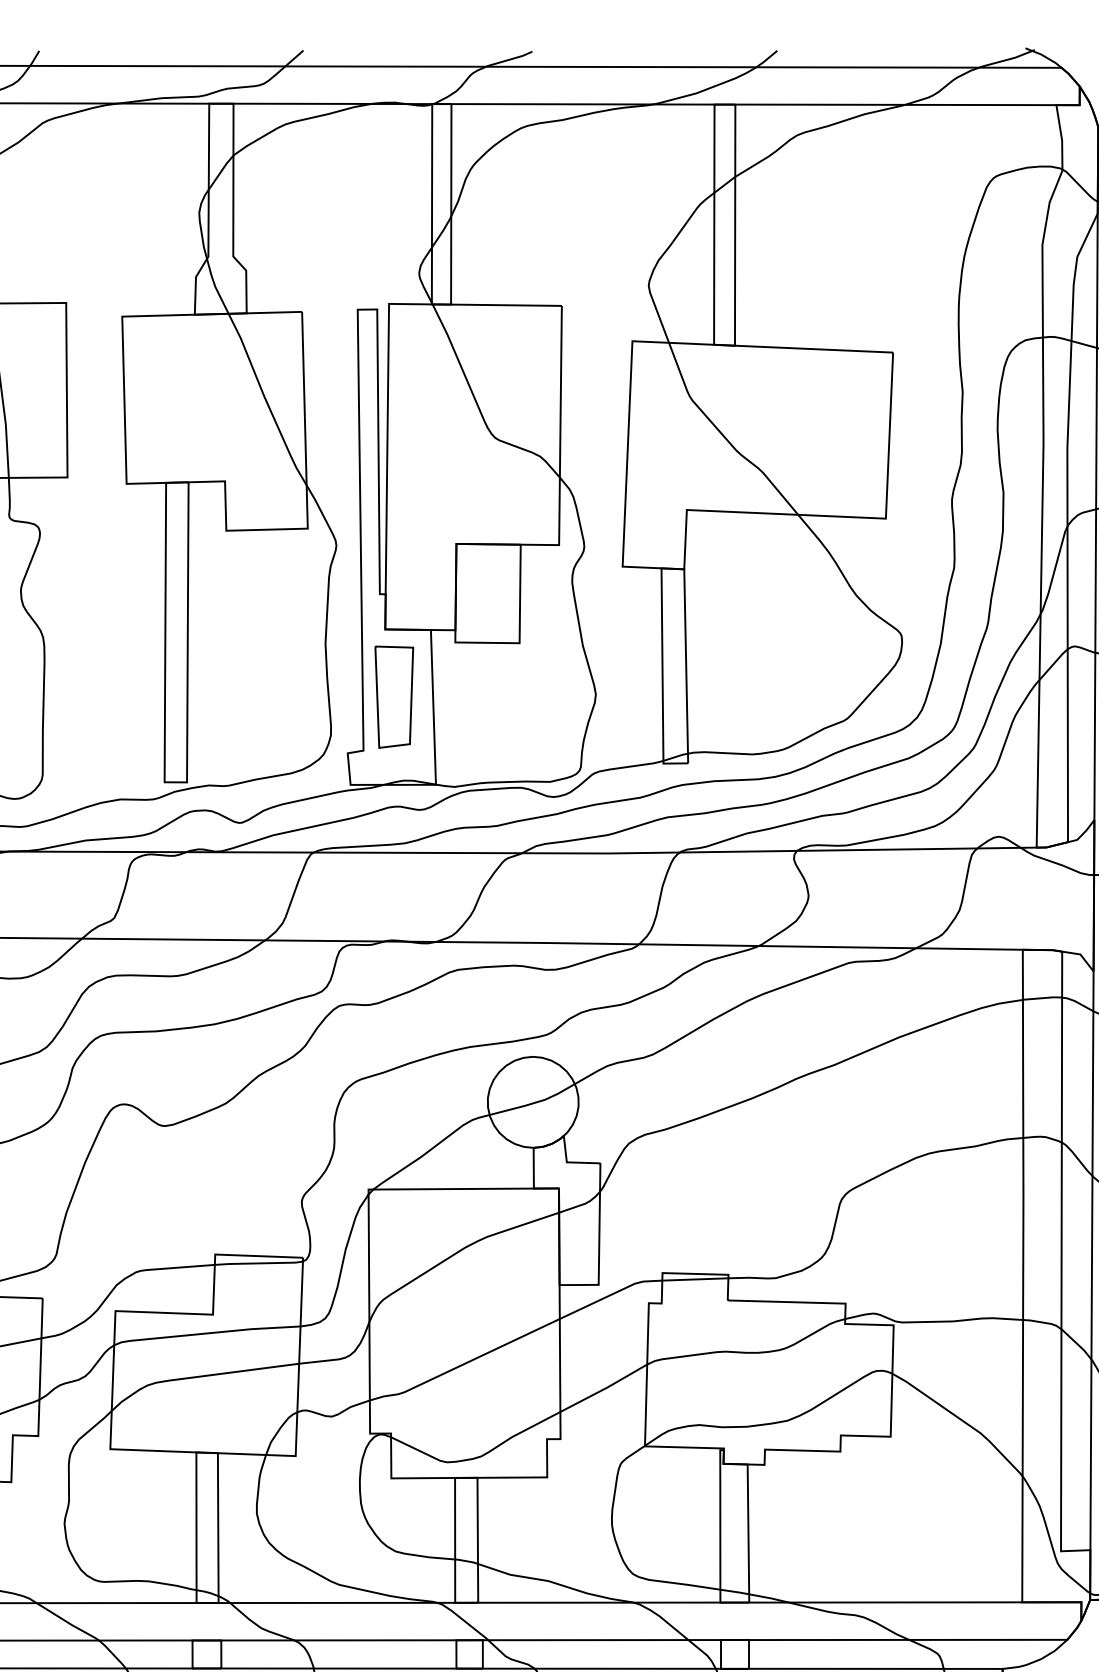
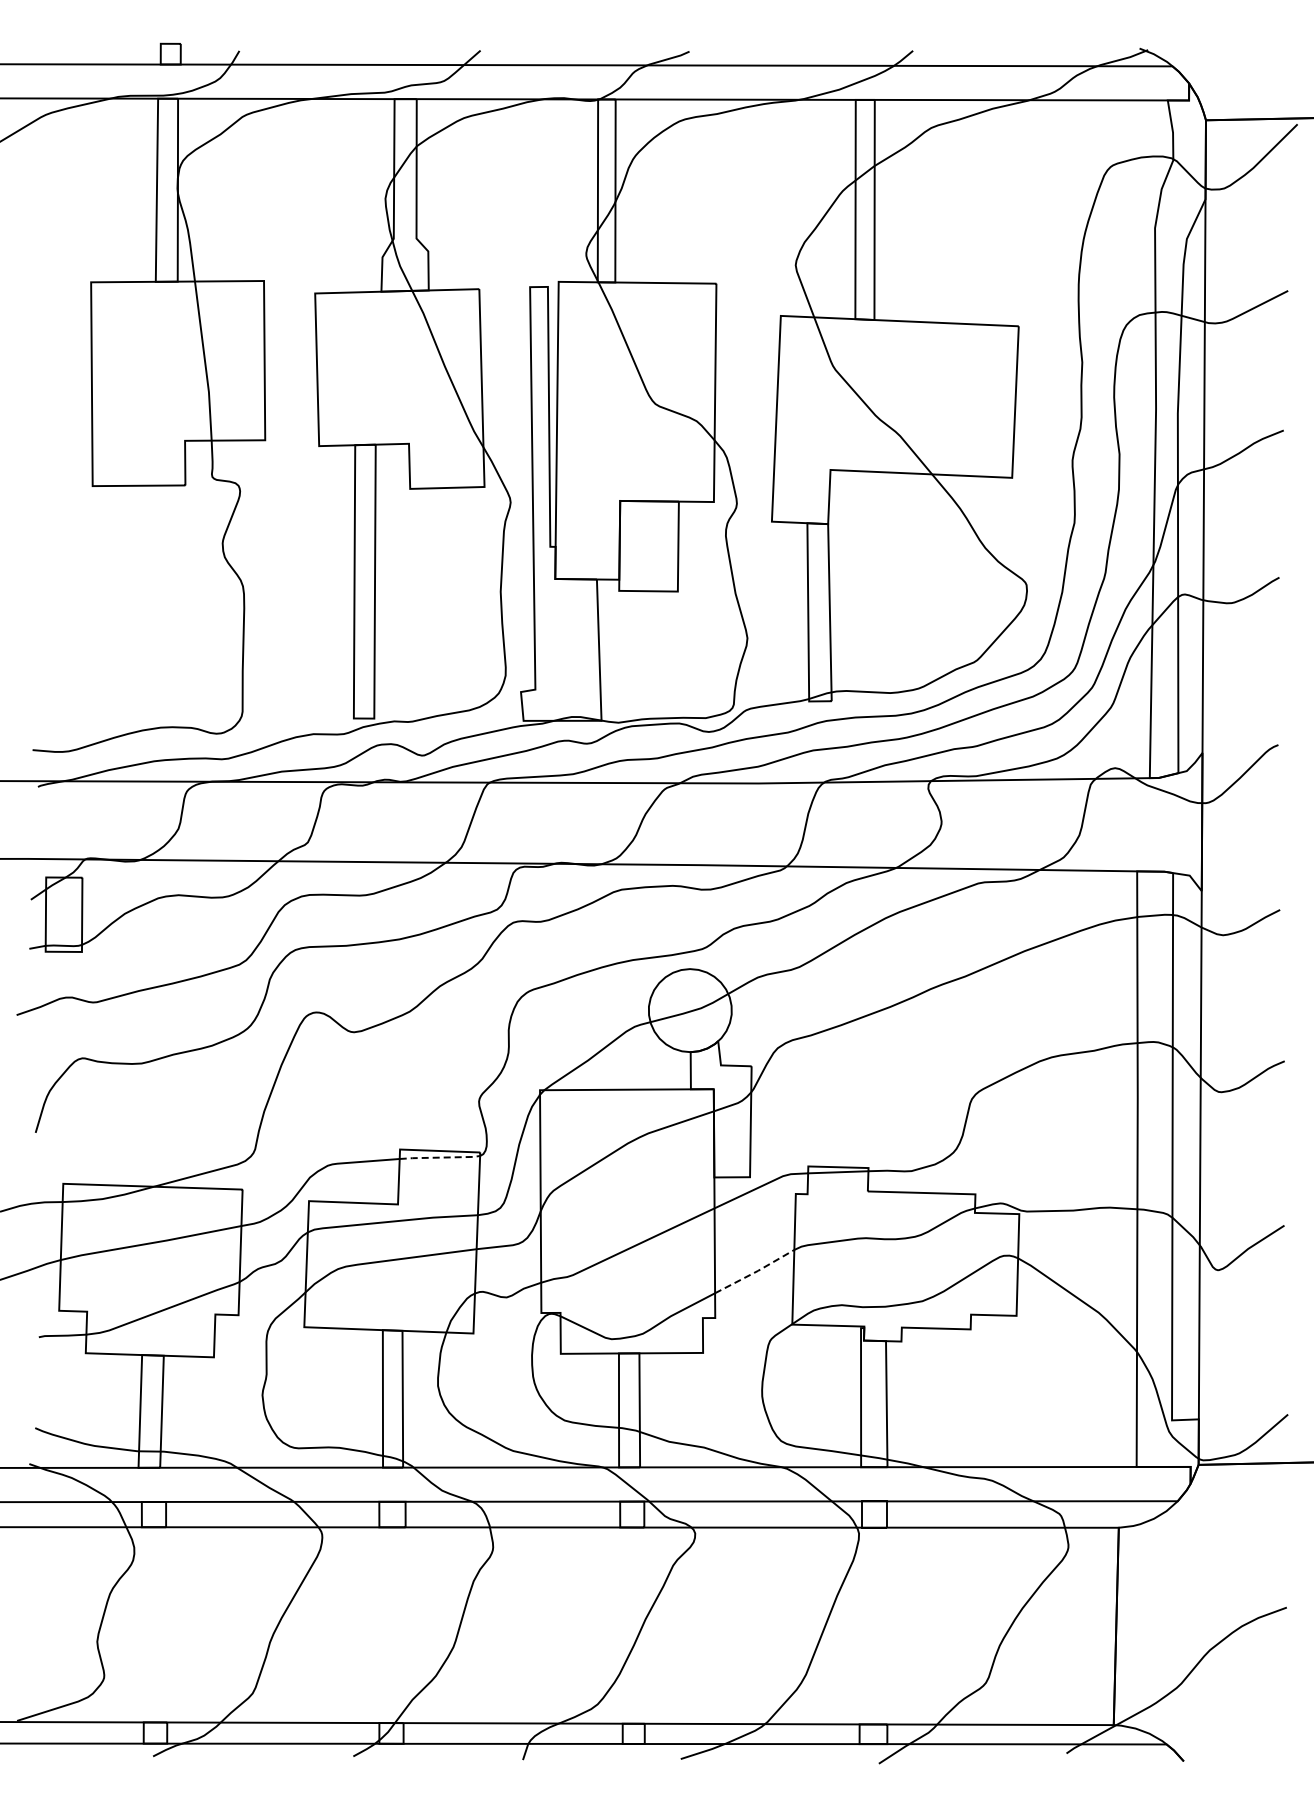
part: (394, 696) -> (563, 640), removed
line: (259, 1263) -> (440, 1157), solid -> dashed
line: (604, 1389) -> (755, 1272), solid -> dashed

